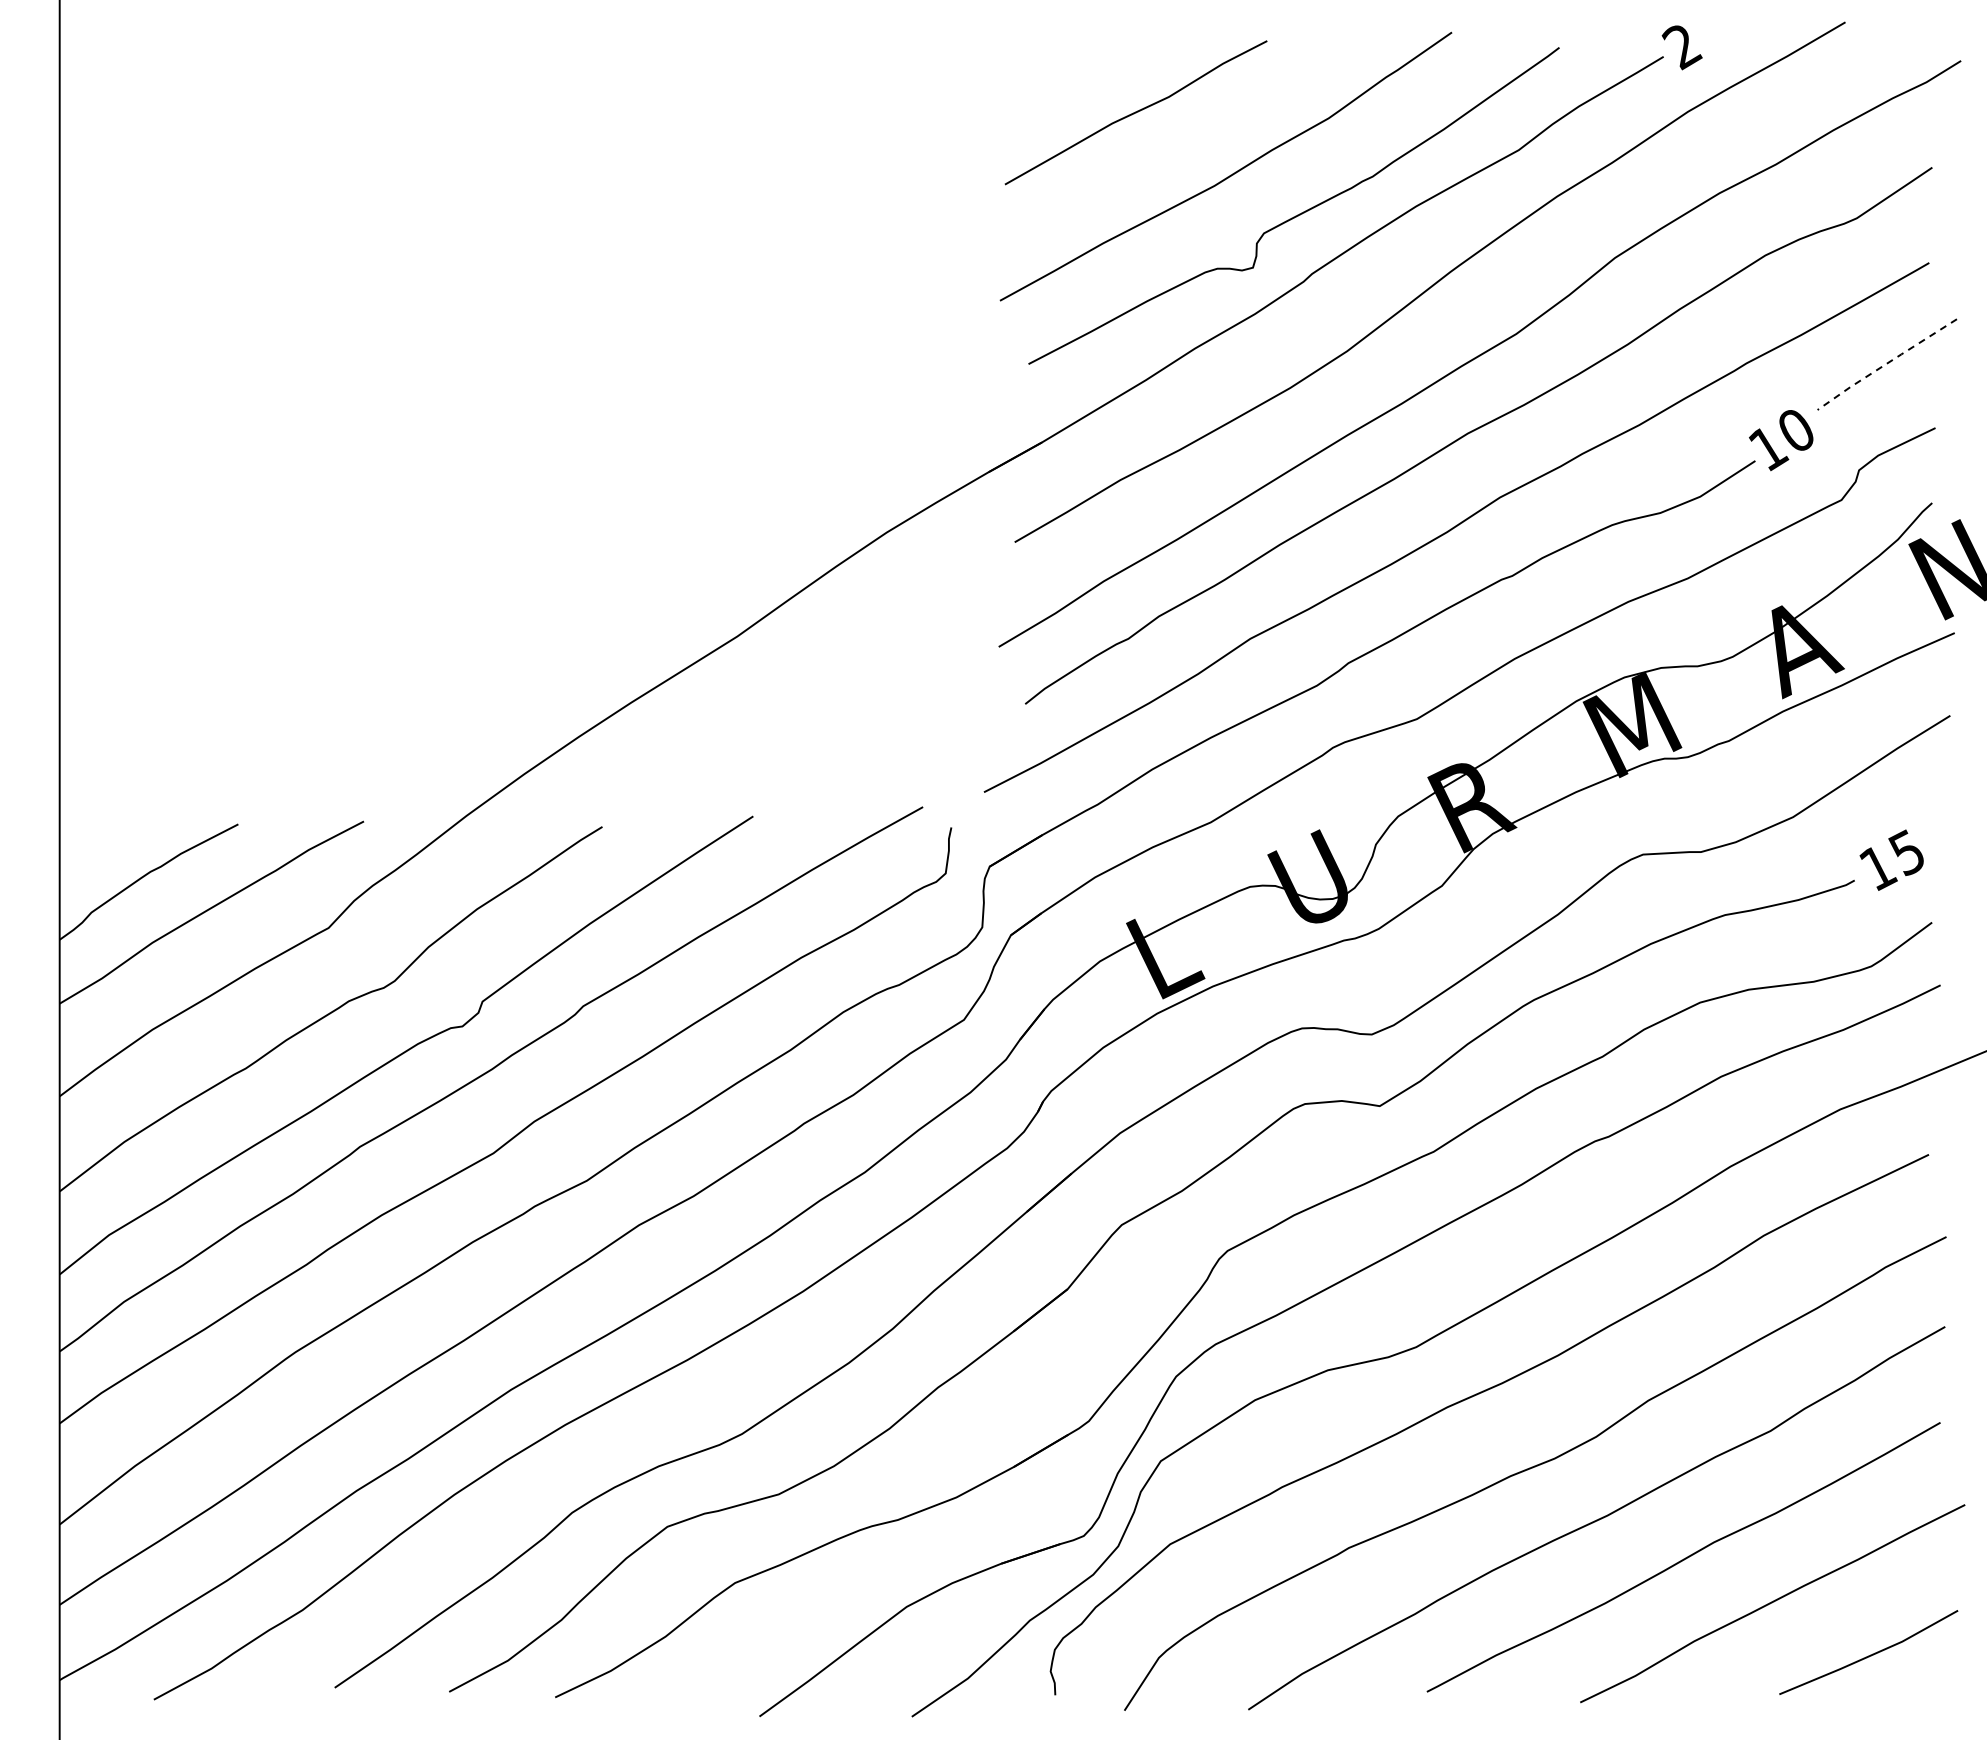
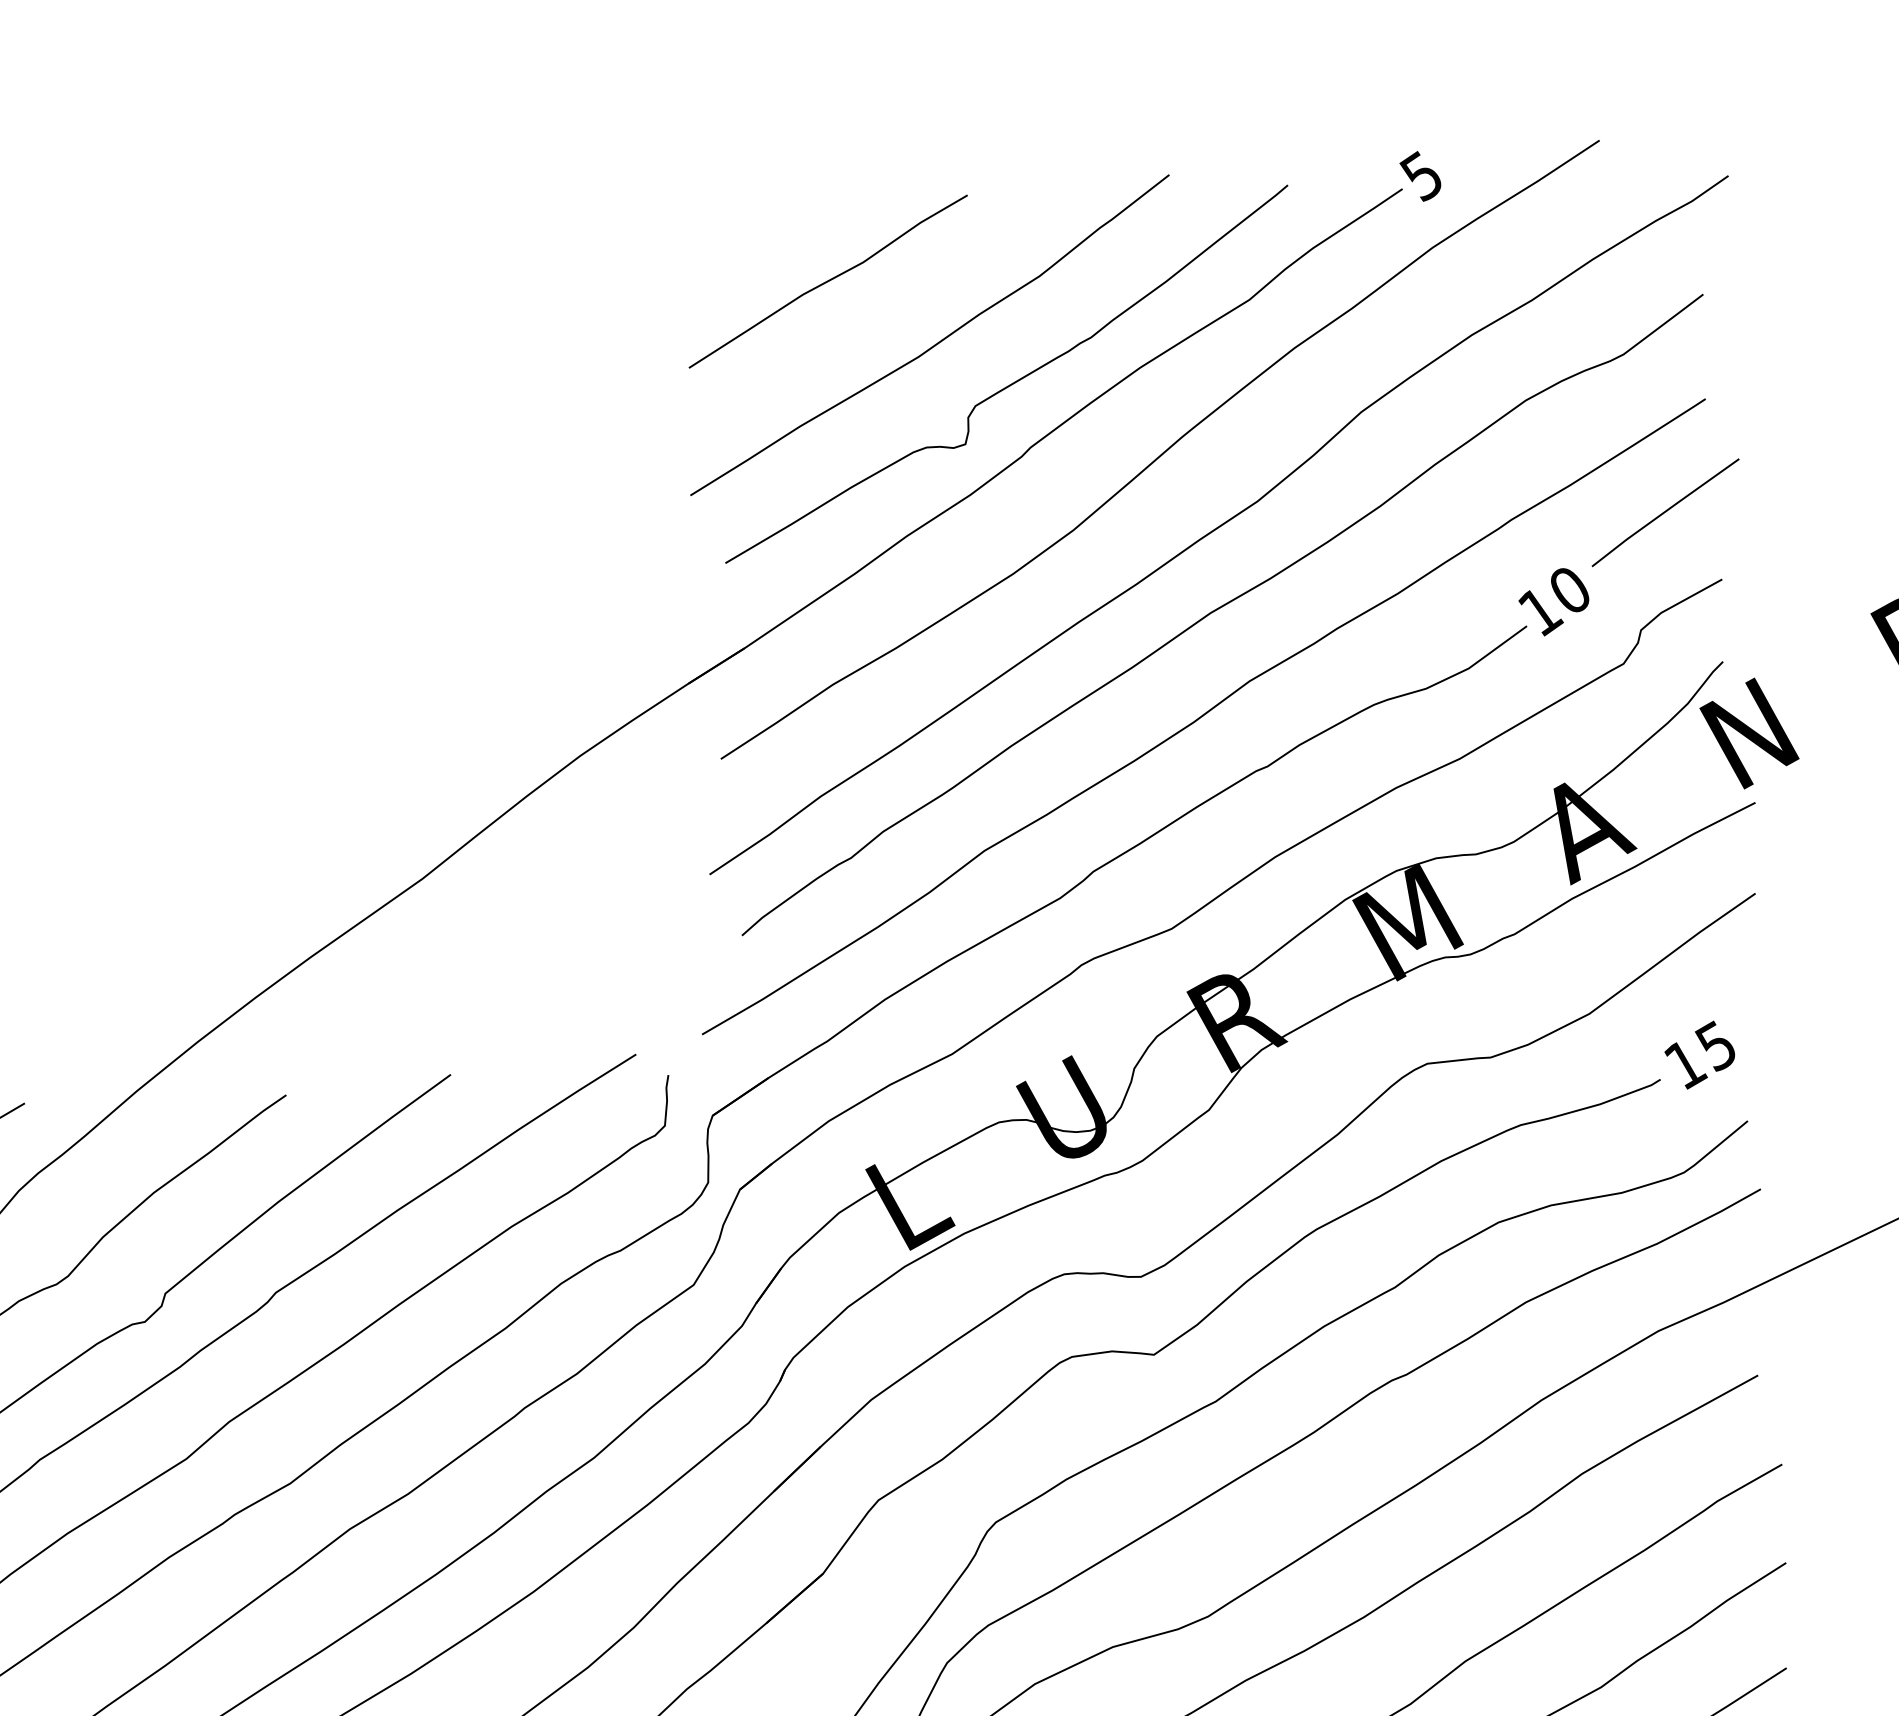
text: (1681, 46) -> (1421, 176), 2 -> 5
line: (1886, 364) -> (1664, 512), dashed -> solid

